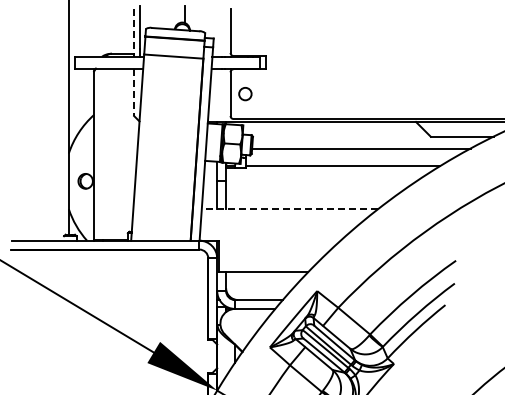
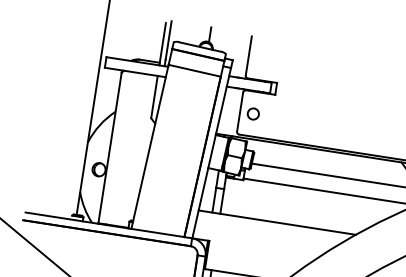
line: (134, 32) -> (163, 43), dashed -> solid
line: (134, 92) -> (154, 97), dashed -> solid
line: (289, 209) -> (276, 222), dashed -> solid

